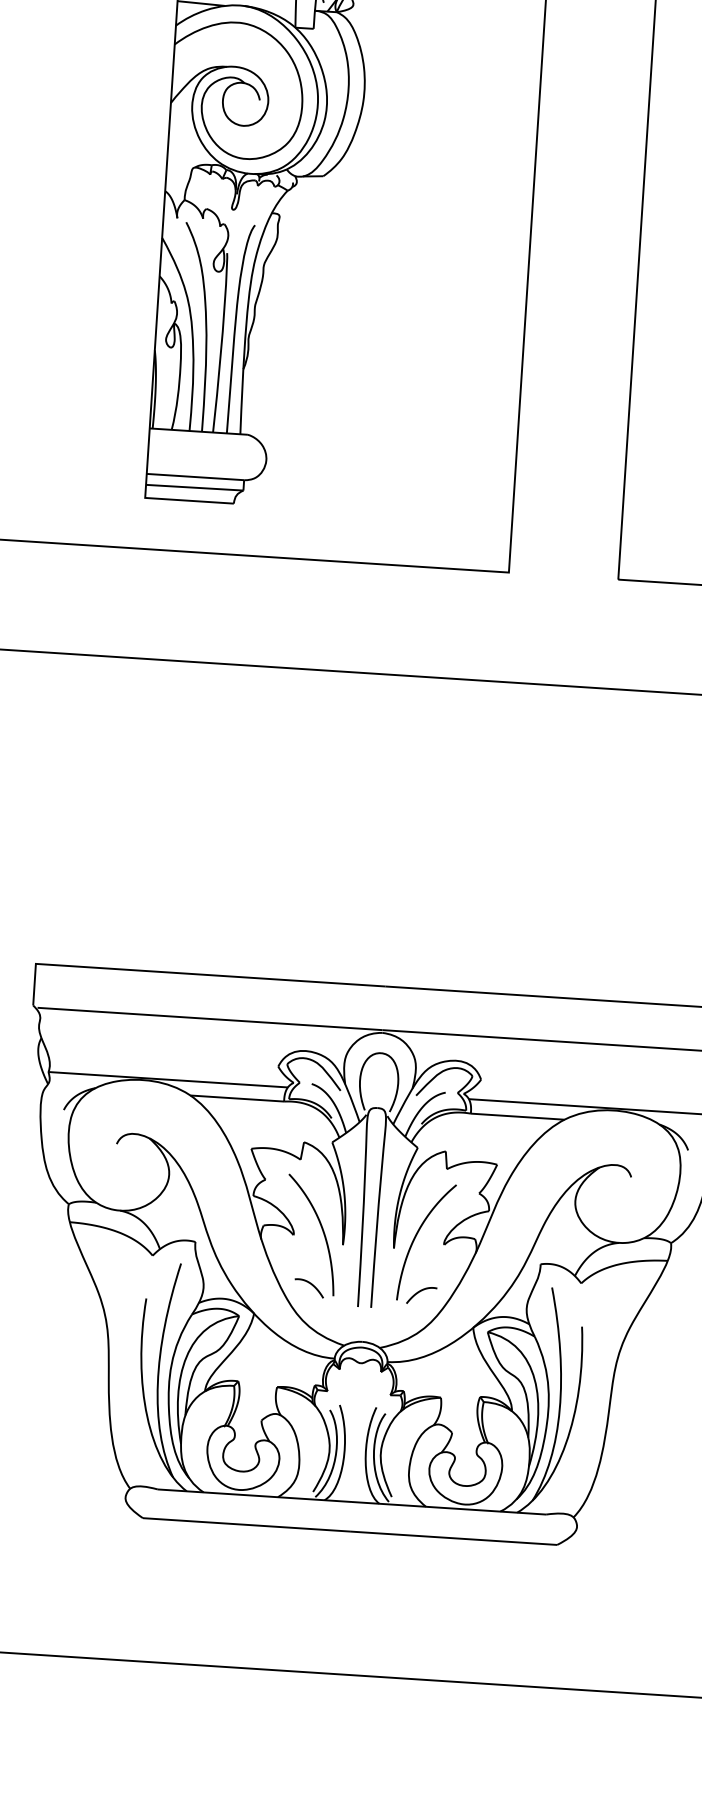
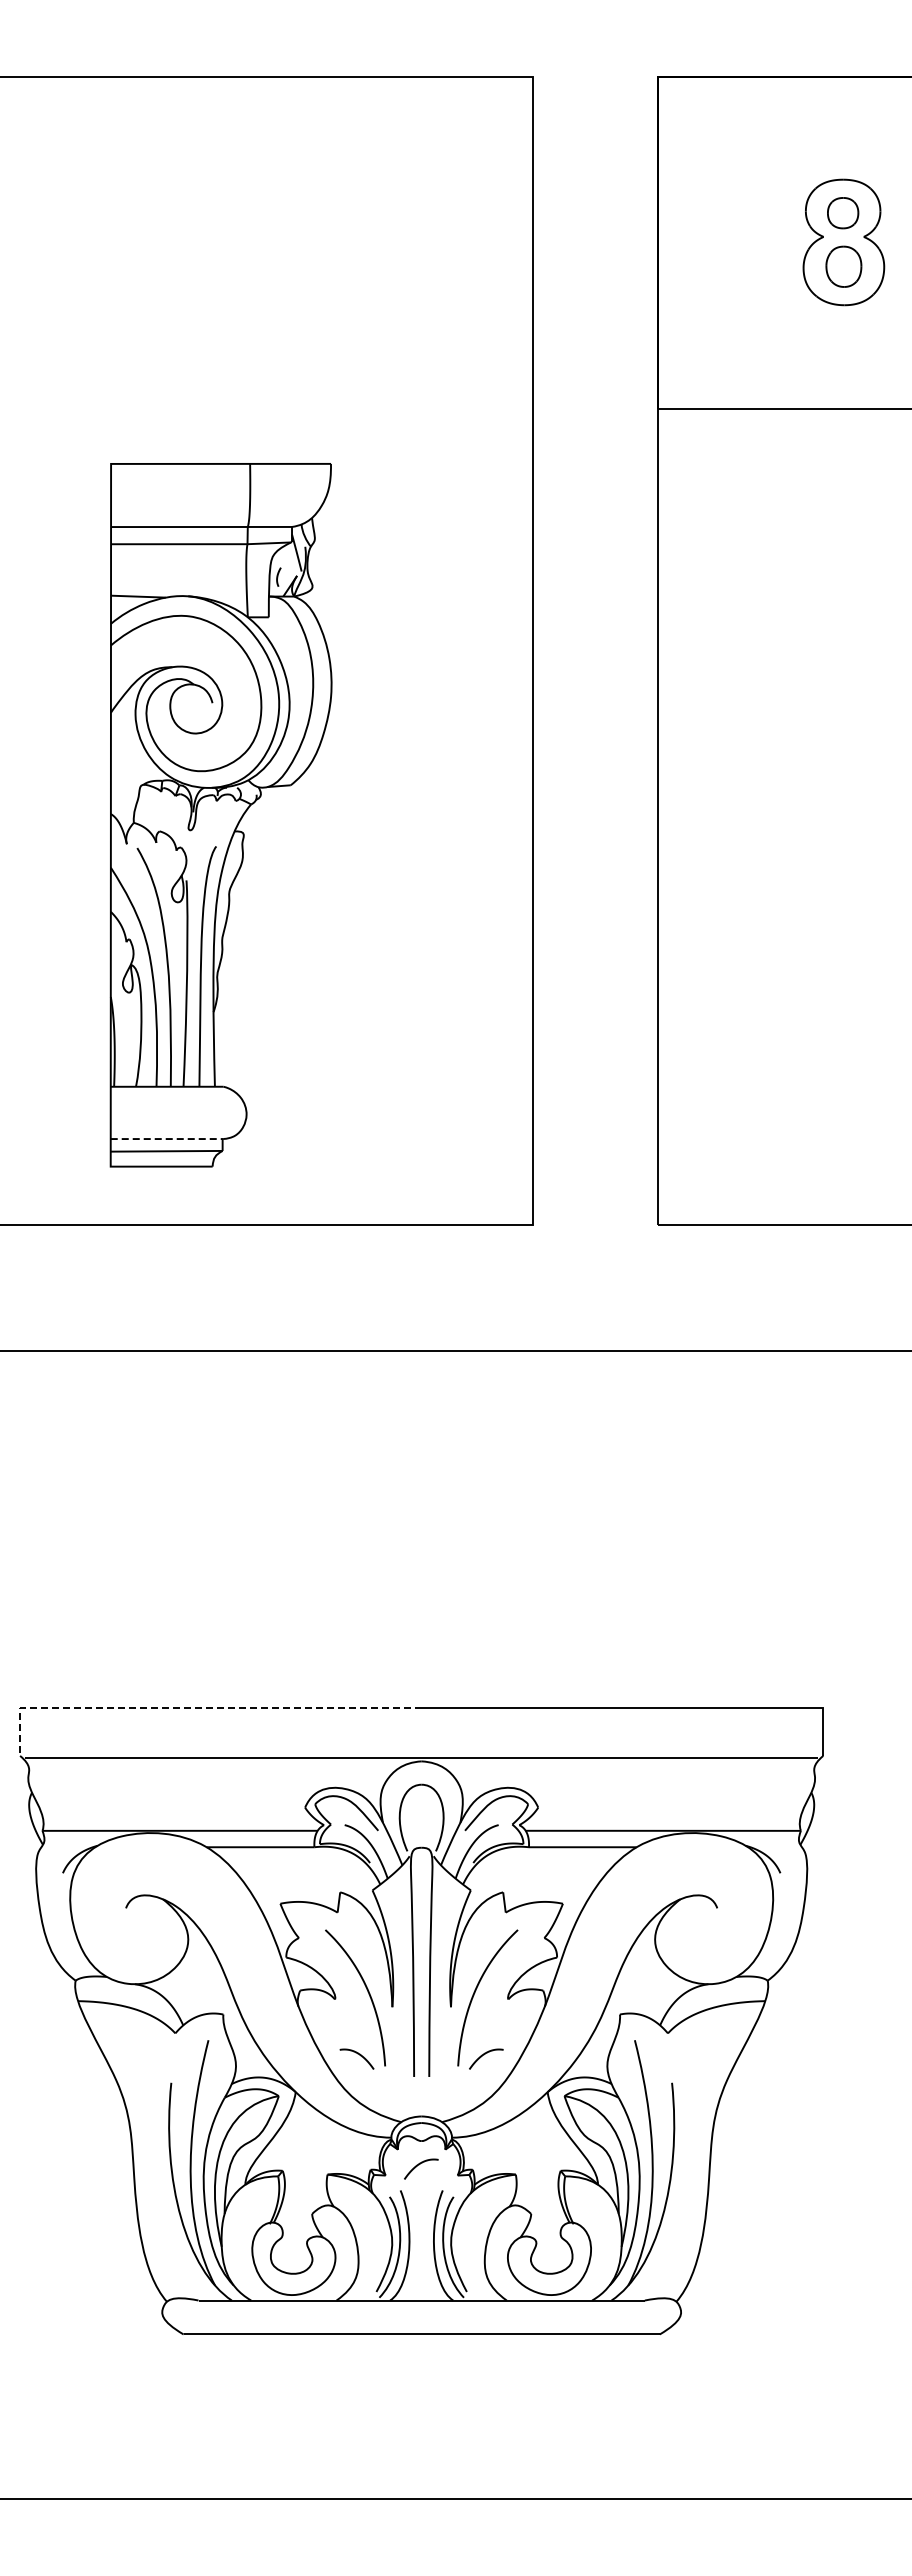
line: (196, 477) -> (167, 1139), solid -> dashed
line: (188, 974) -> (195, 1708), solid -> dashed
curve: (357, 1384) -> (419, 2165), added

